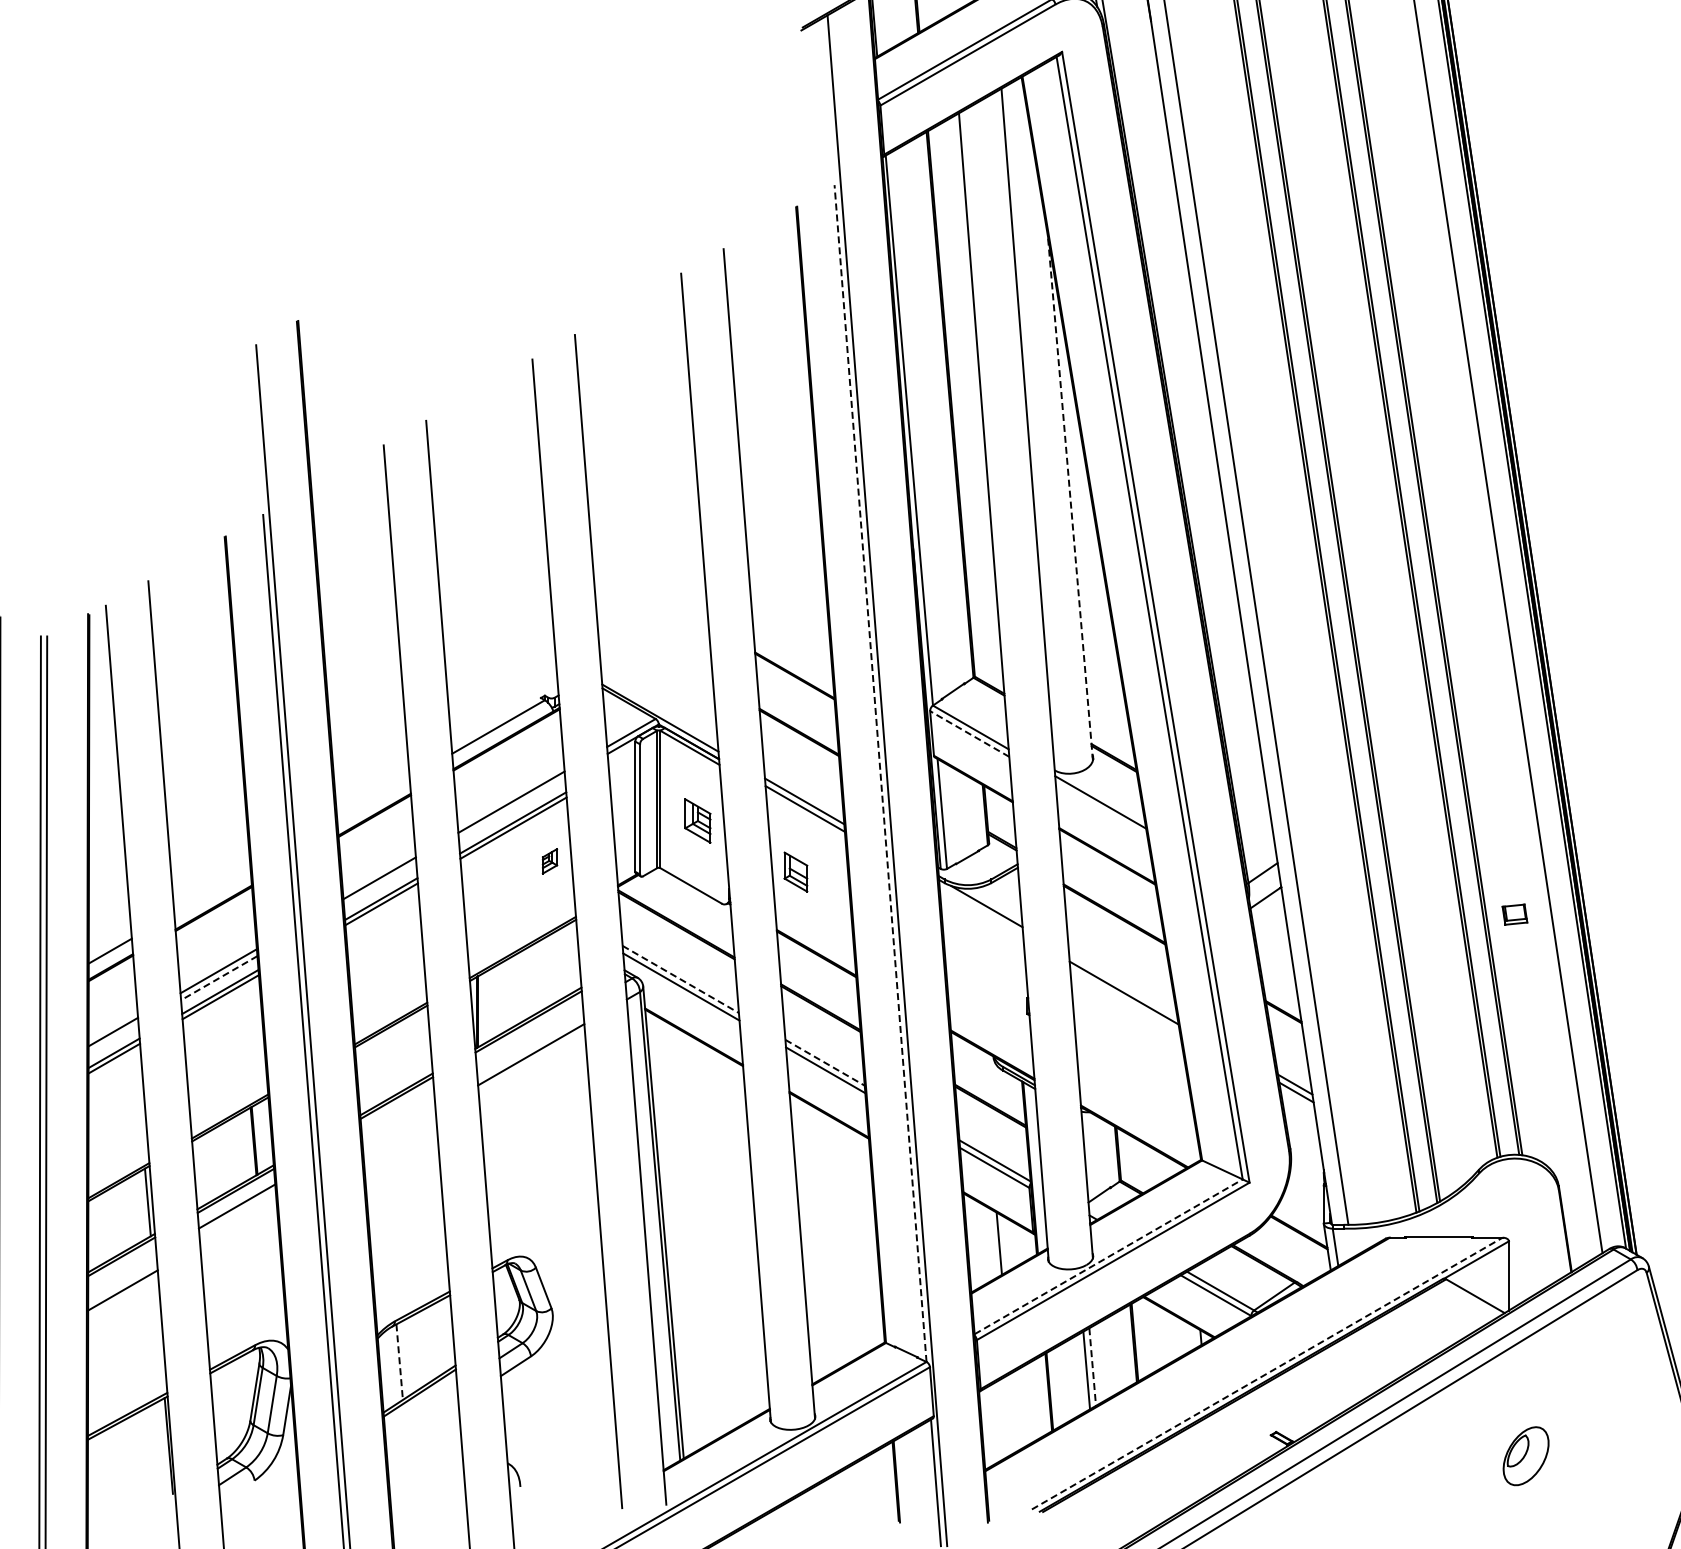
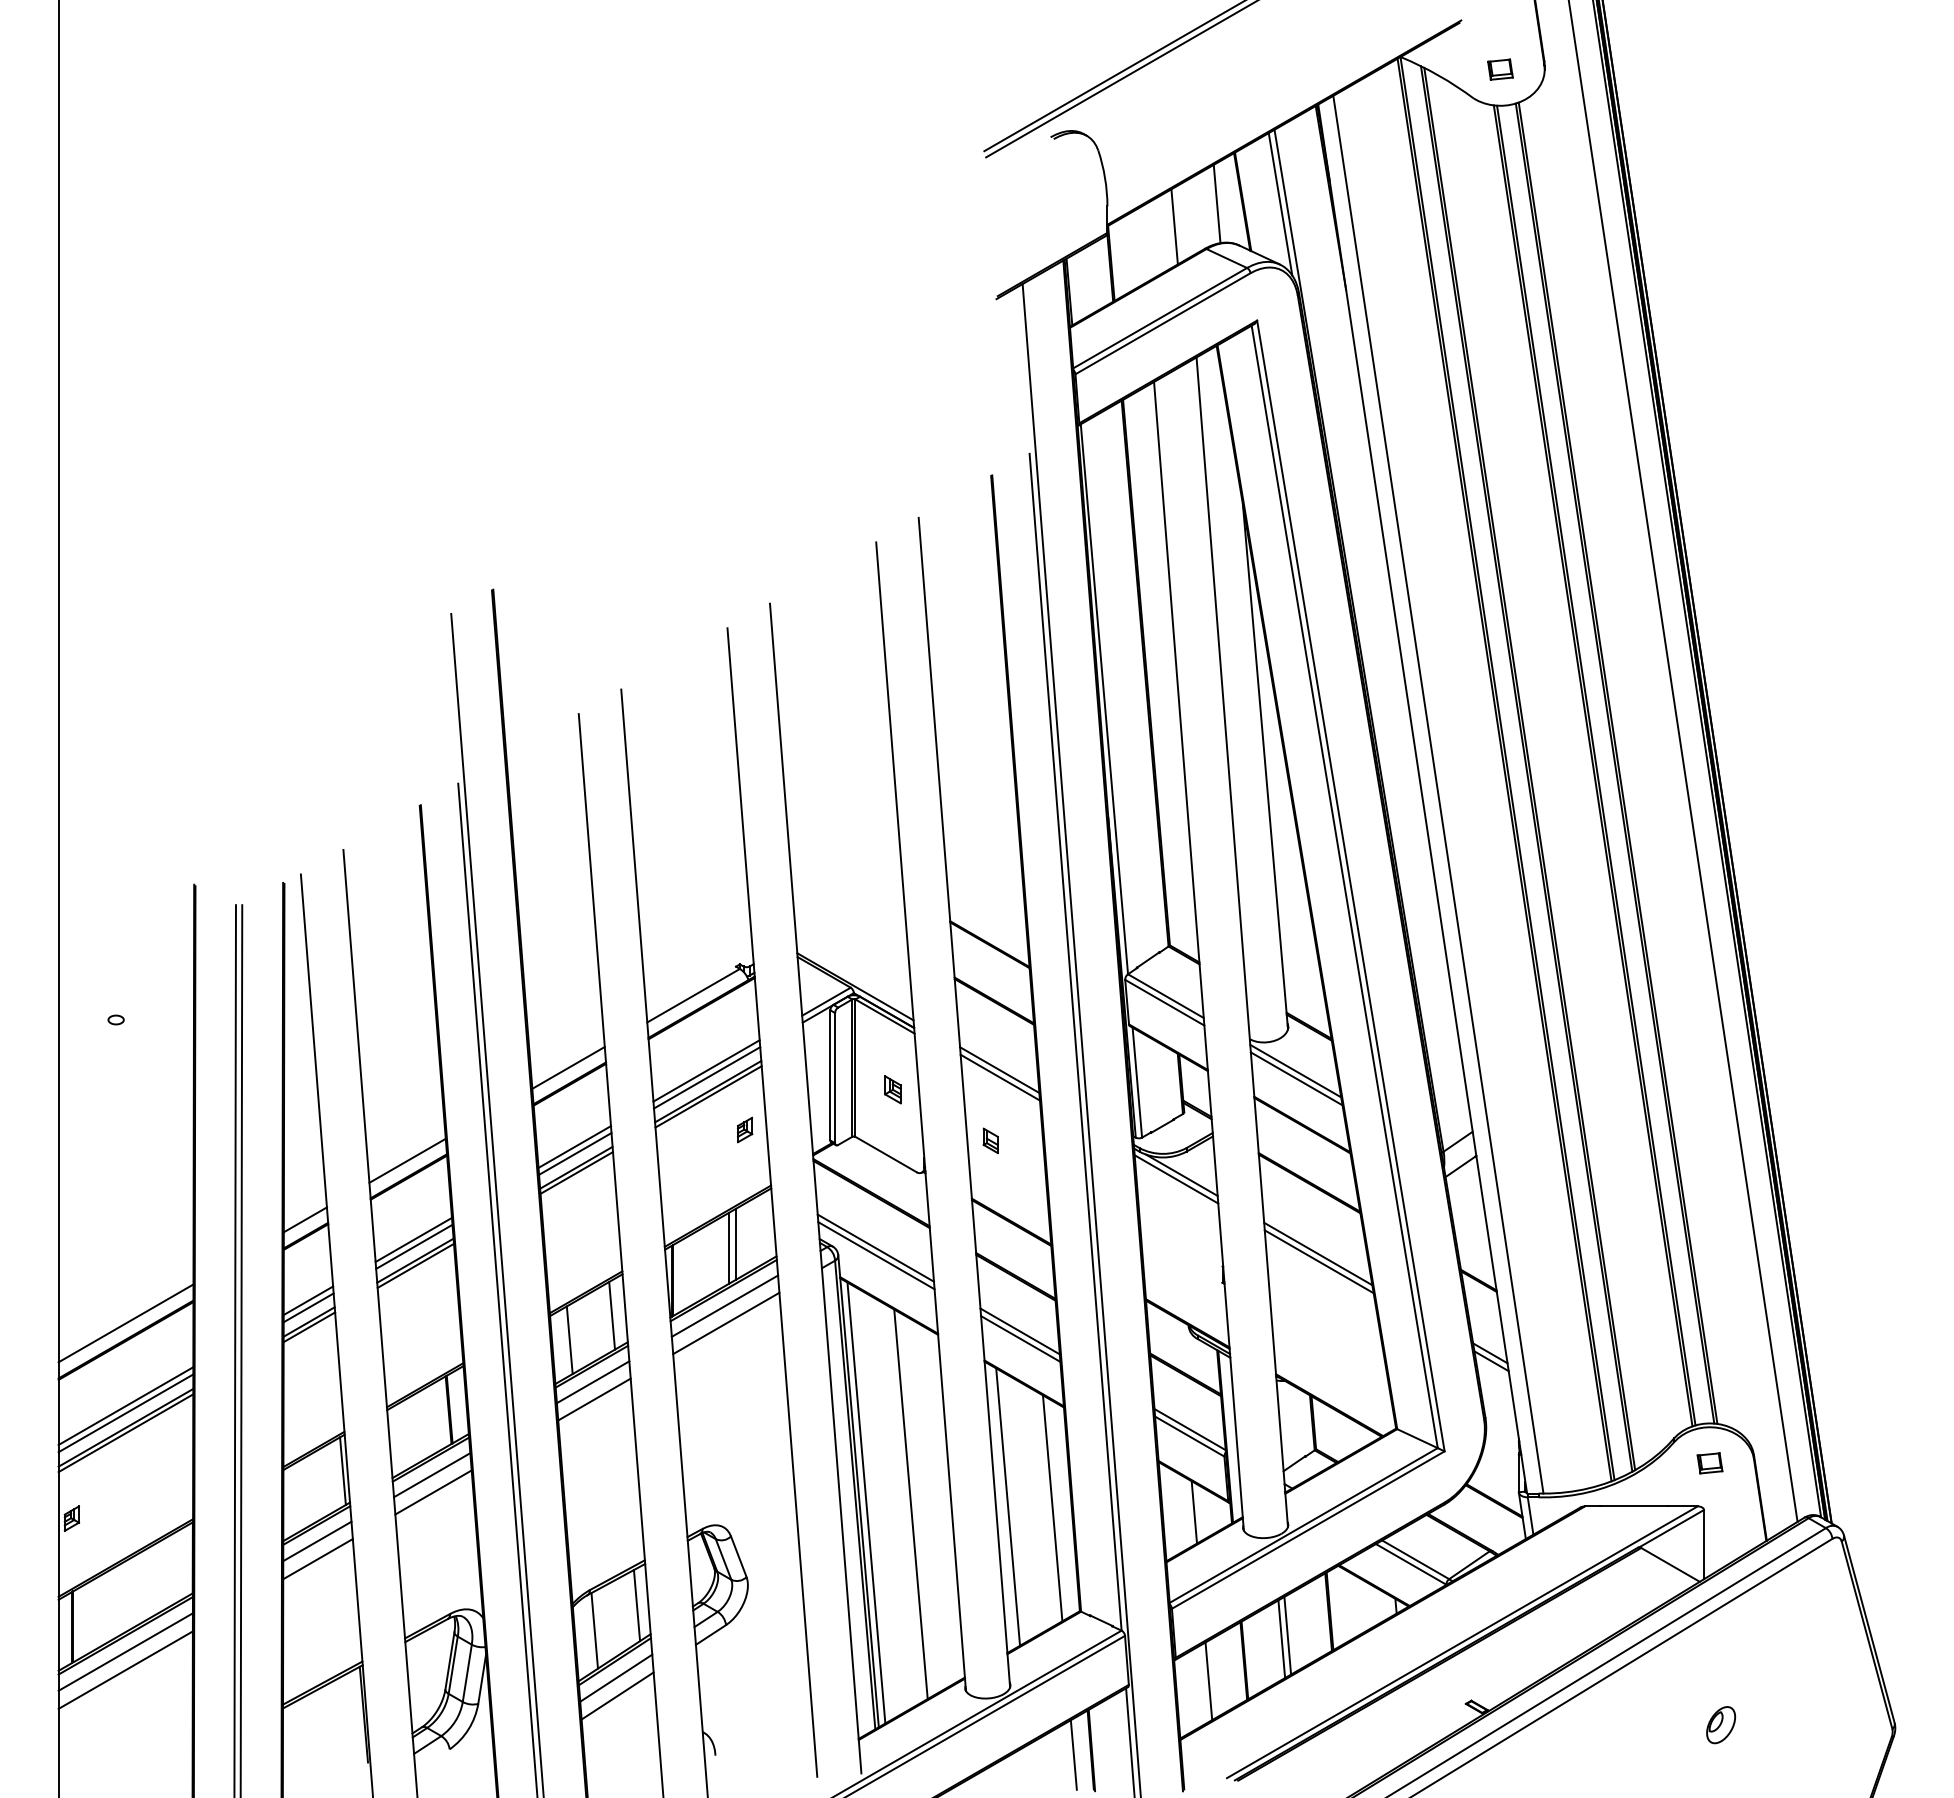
line: (1070, 497) -> (1265, 766), dashed -> solid
line: (969, 733) -> (1164, 1002), dashed -> solid
line: (880, 772) -> (1075, 1041), dashed -> solid
line: (373, 798) -> (568, 1067), added
line: (512, 808) -> (707, 1077), added
line: (1101, 809) -> (1296, 1078), added
part: (697, 820) -> (892, 1089), size x0.62
part: (795, 871) -> (990, 1140), size x0.62
line: (380, 884) -> (575, 1153), added
line: (212, 891) -> (407, 1160), added
line: (981, 910) -> (1176, 1179), added
part: (1514, 914) -> (1709, 1463), moved
line: (540, 974) -> (735, 1243), added
line: (218, 978) -> (413, 1247), dashed -> solid
line: (534, 978) -> (729, 1247), added
line: (681, 979) -> (876, 1248), dashed -> solid
line: (1123, 984) -> (1318, 1253), added
line: (529, 1036) -> (724, 1305), added
line: (113, 1038) -> (308, 1307), added
line: (417, 1046) -> (612, 1315), added
line: (825, 1062) -> (1020, 1331), dashed -> solid
line: (374, 1071) -> (569, 1340), added
line: (397, 1113) -> (592, 1382), added
line: (399, 1130) -> (594, 1399), added
line: (238, 1223) -> (433, 1492), added
line: (671, 1233) -> (866, 1502), added
line: (715, 1235) -> (910, 1504), added
line: (813, 1237) -> (1008, 1506), added
line: (857, 1239) -> (1052, 1508), added
line: (1108, 1256) -> (1303, 1525), dashed -> solid
line: (122, 1272) -> (317, 1541), added
line: (441, 1336) -> (636, 1605), added
line: (399, 1361) -> (594, 1630), dashed -> solid
line: (1092, 1366) -> (1287, 1635), dashed -> solid
line: (1267, 1373) -> (1462, 1642), dashed -> solid
line: (421, 1408) -> (616, 1677), added
line: (1013, 1412) -> (1208, 1681), added
line: (422, 1426) -> (617, 1695), added
part: (1525, 1456) -> (1720, 1725), size x0.62
line: (878, 1485) -> (1073, 1754), added

